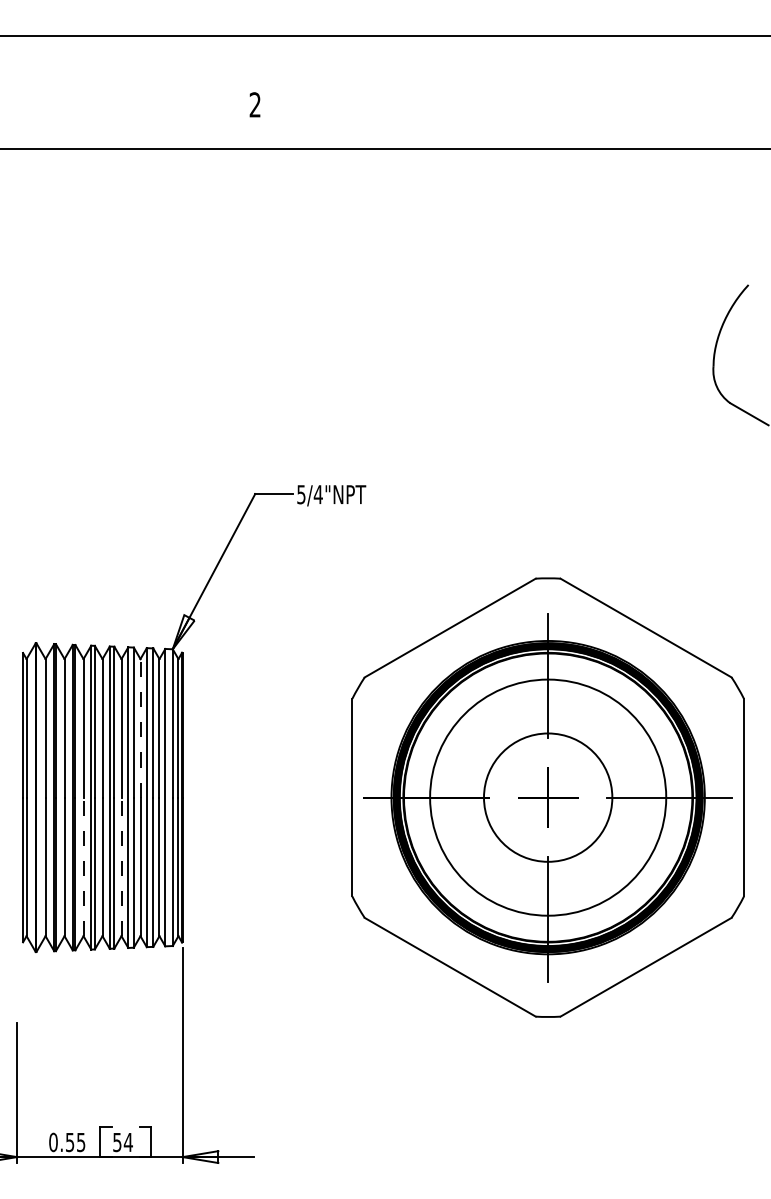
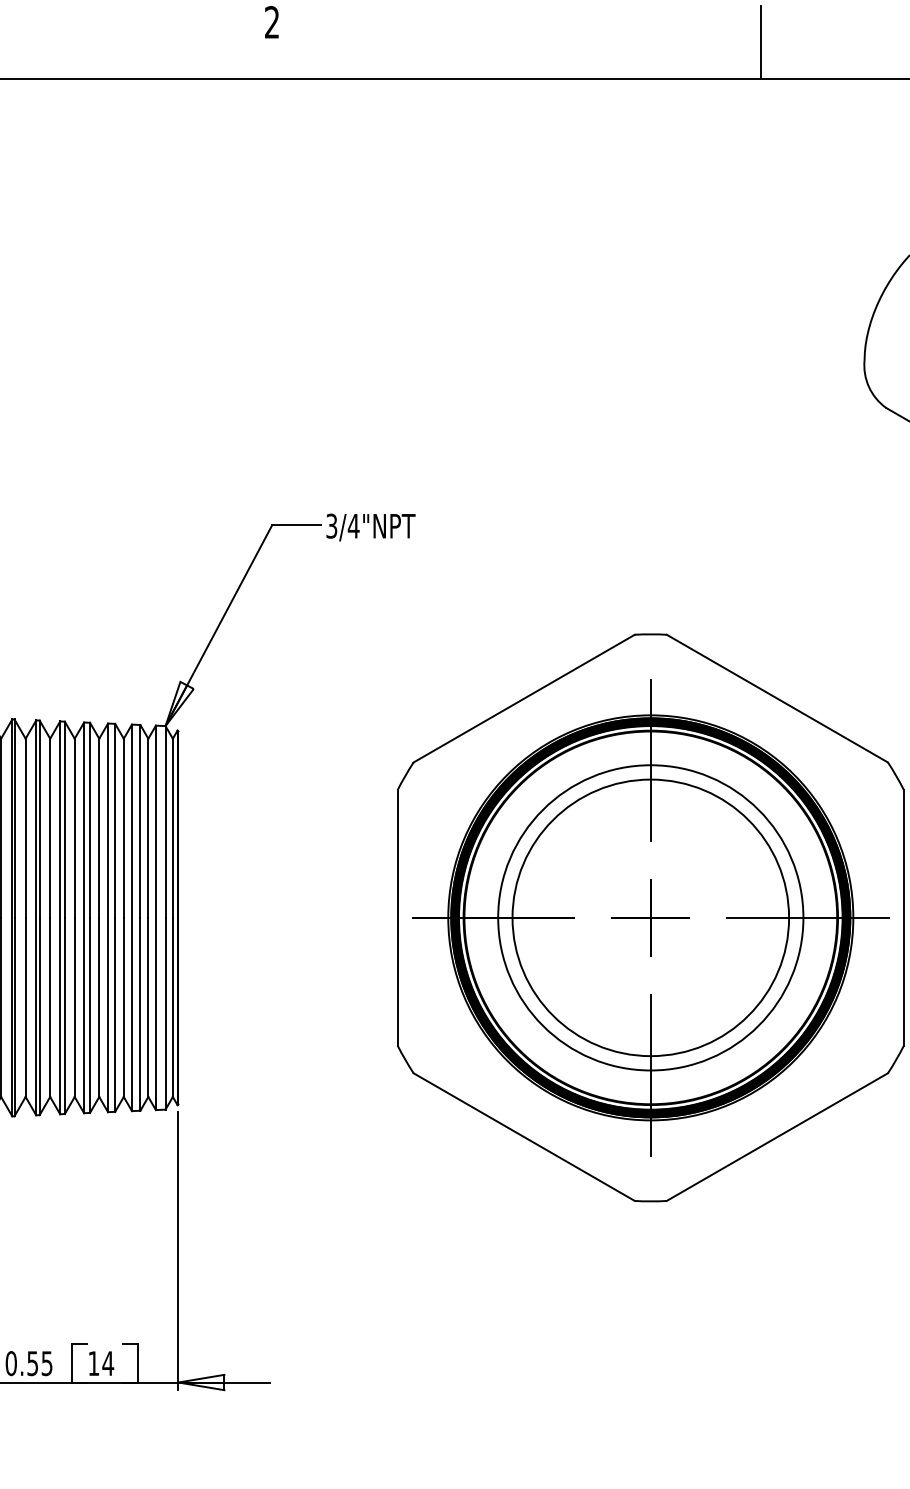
line: (633, 120) -> (761, 42), added
text: (301, 494) -> (331, 525), 5/4"NPT -> 3/4"NPT
line: (140, 727) -> (123, 827), dashed -> solid
circle: (548, 797) -> (651, 917), size x1.67
line: (83, 866) -> (50, 1006), dashed -> solid
line: (121, 866) -> (99, 1006), dashed -> solid
text: (117, 1142) -> (94, 1363), 54 -> 14

